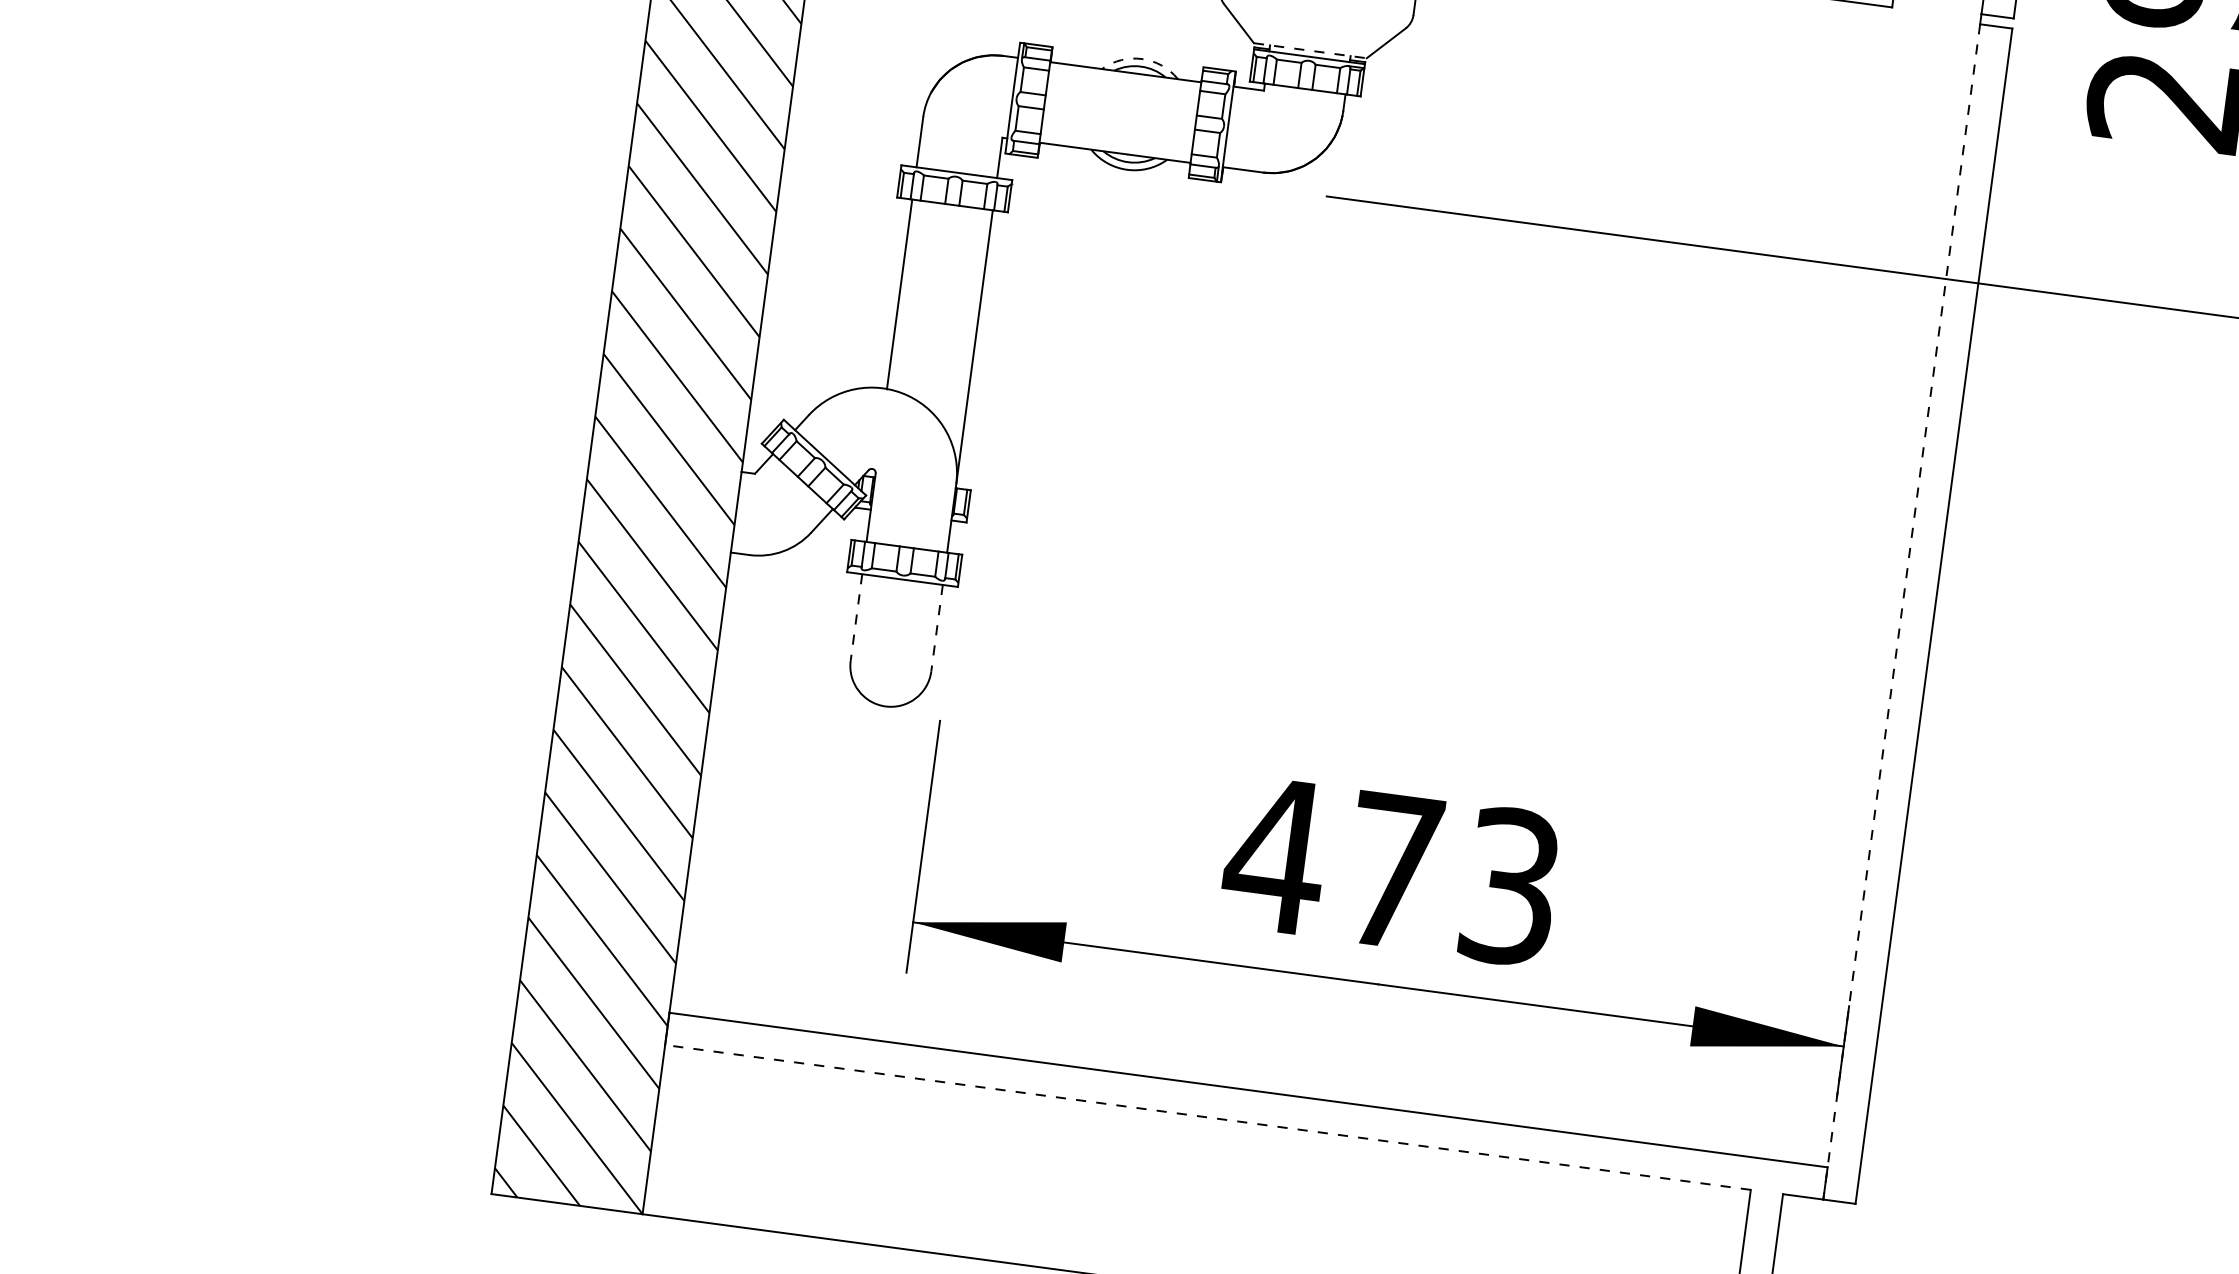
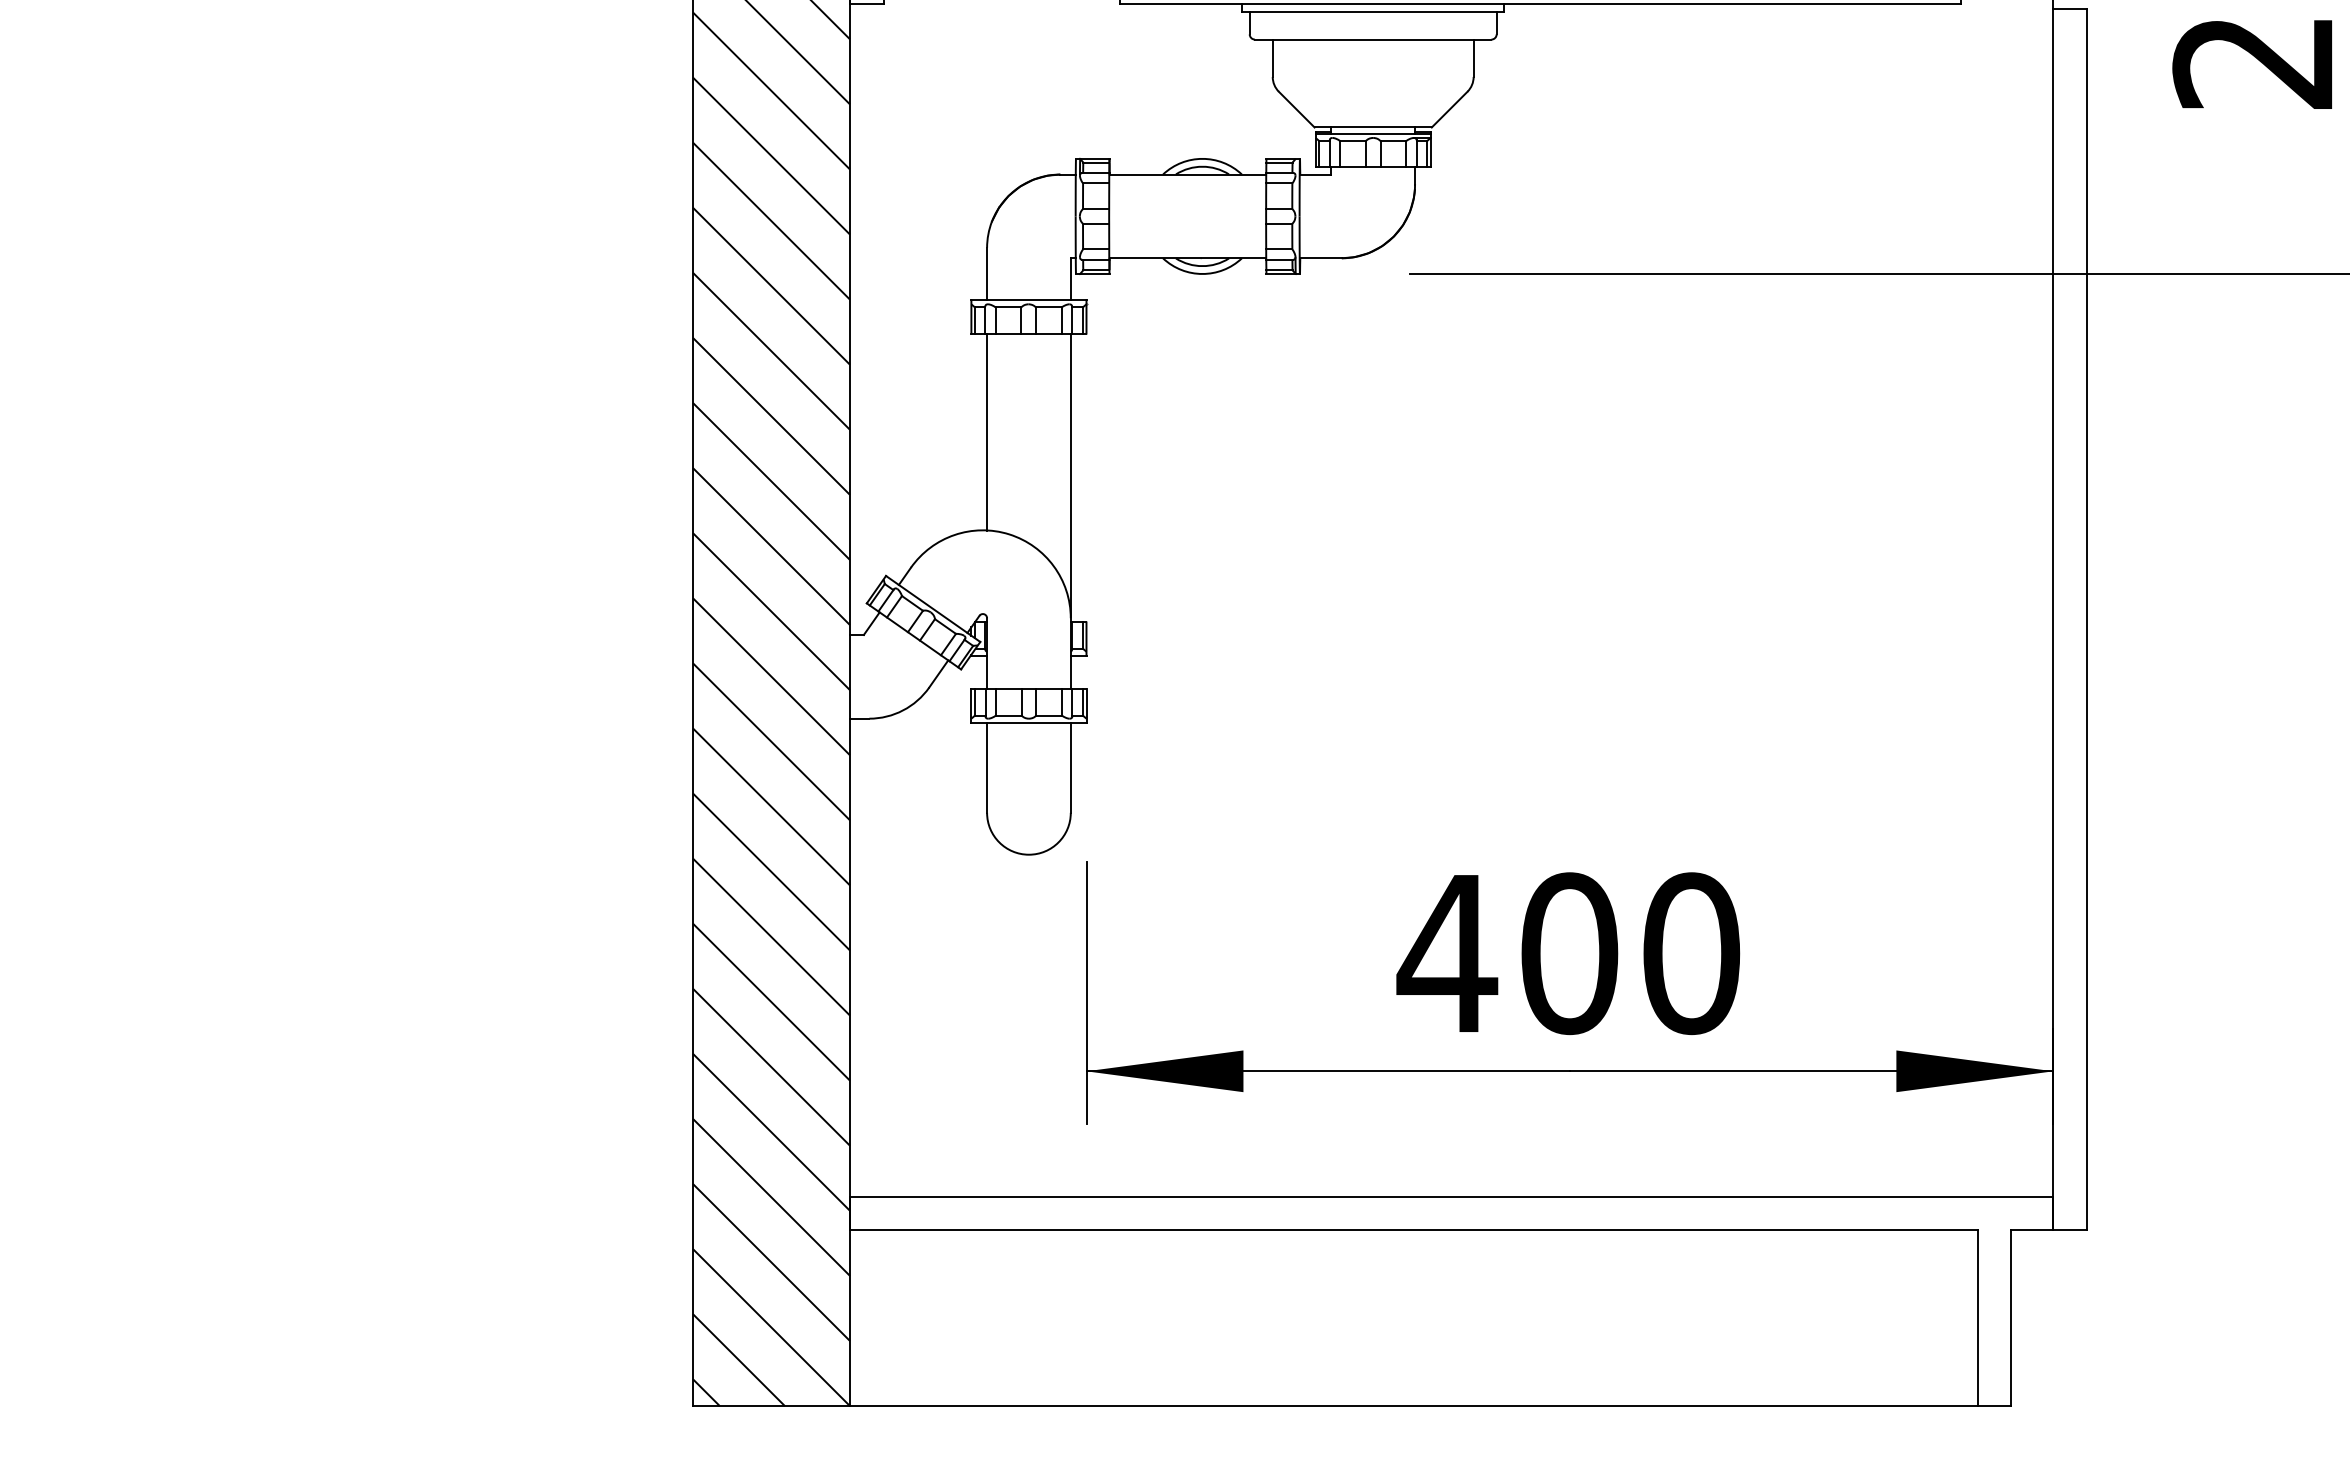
line: (1310, 50) -> (1373, 127), dashed -> solid
arc: (1142, 58) -> (1202, 158), dashed -> solid
line: (1901, 611) -> (2053, 619), dashed -> solid
line: (856, 617) -> (987, 767), dashed -> solid
line: (936, 627) -> (1070, 767), dashed -> solid
text: (1451, 878) -> (1630, 953), 473 -> 400
line: (1208, 1117) -> (1414, 1230), dashed -> solid

